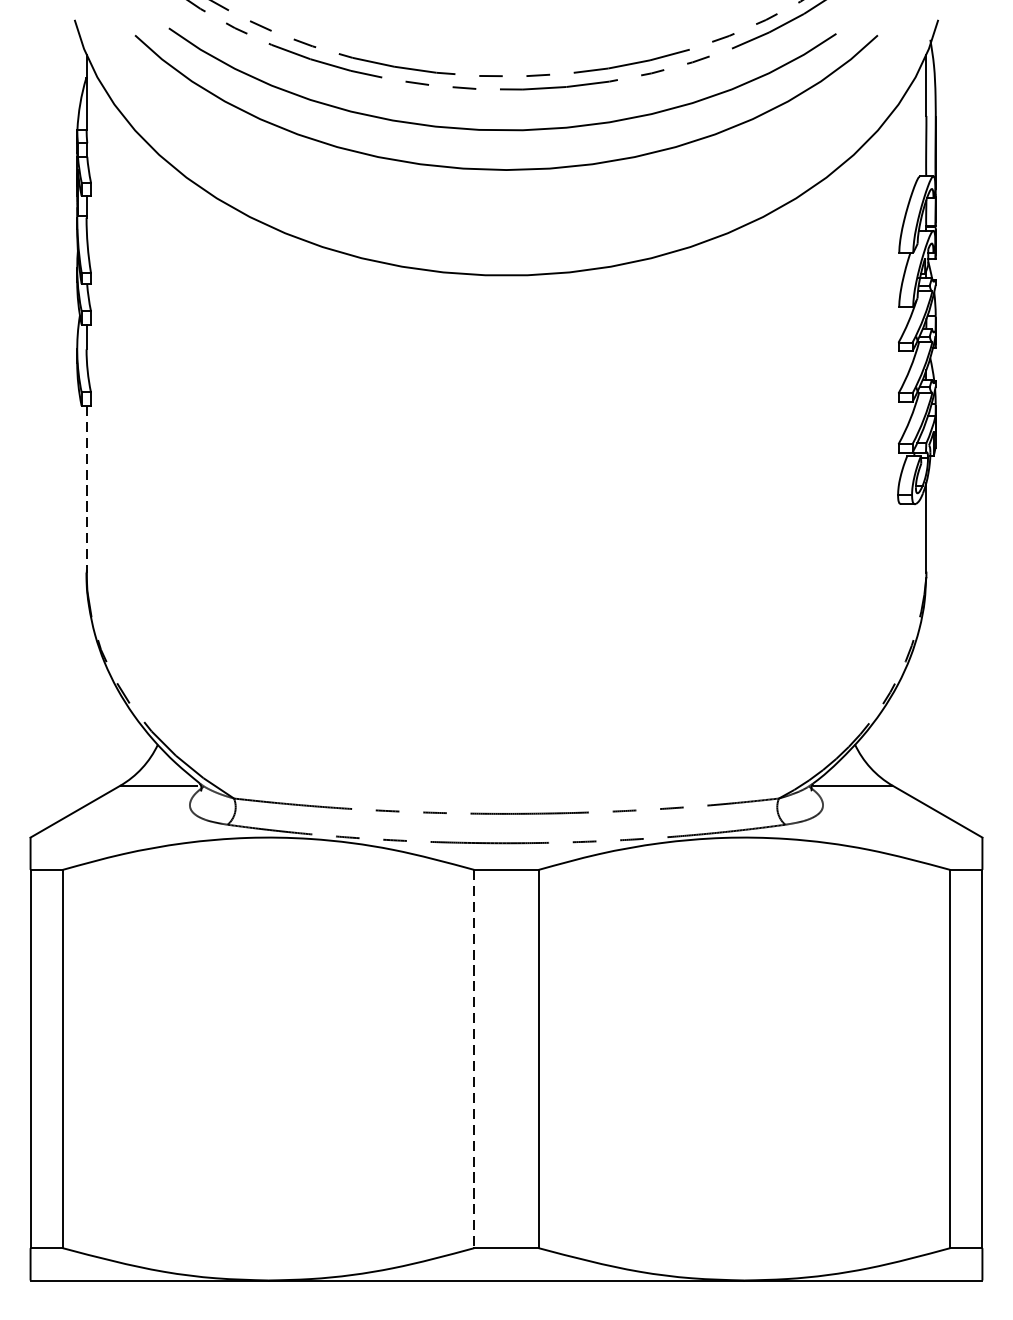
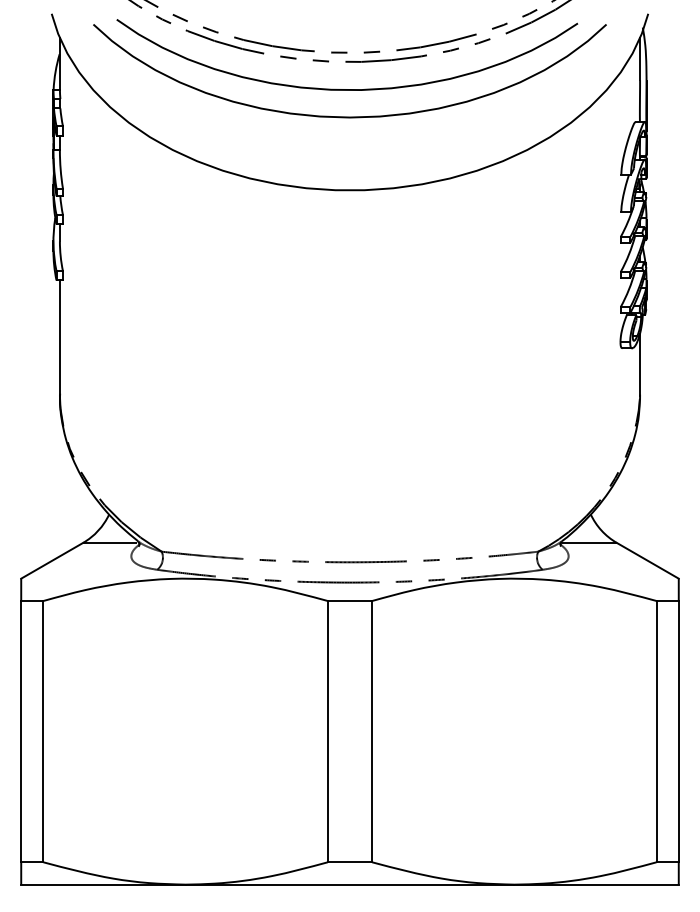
line: (85, 489) -> (59, 338), dashed -> solid
line: (473, 1058) -> (327, 731), dashed -> solid

